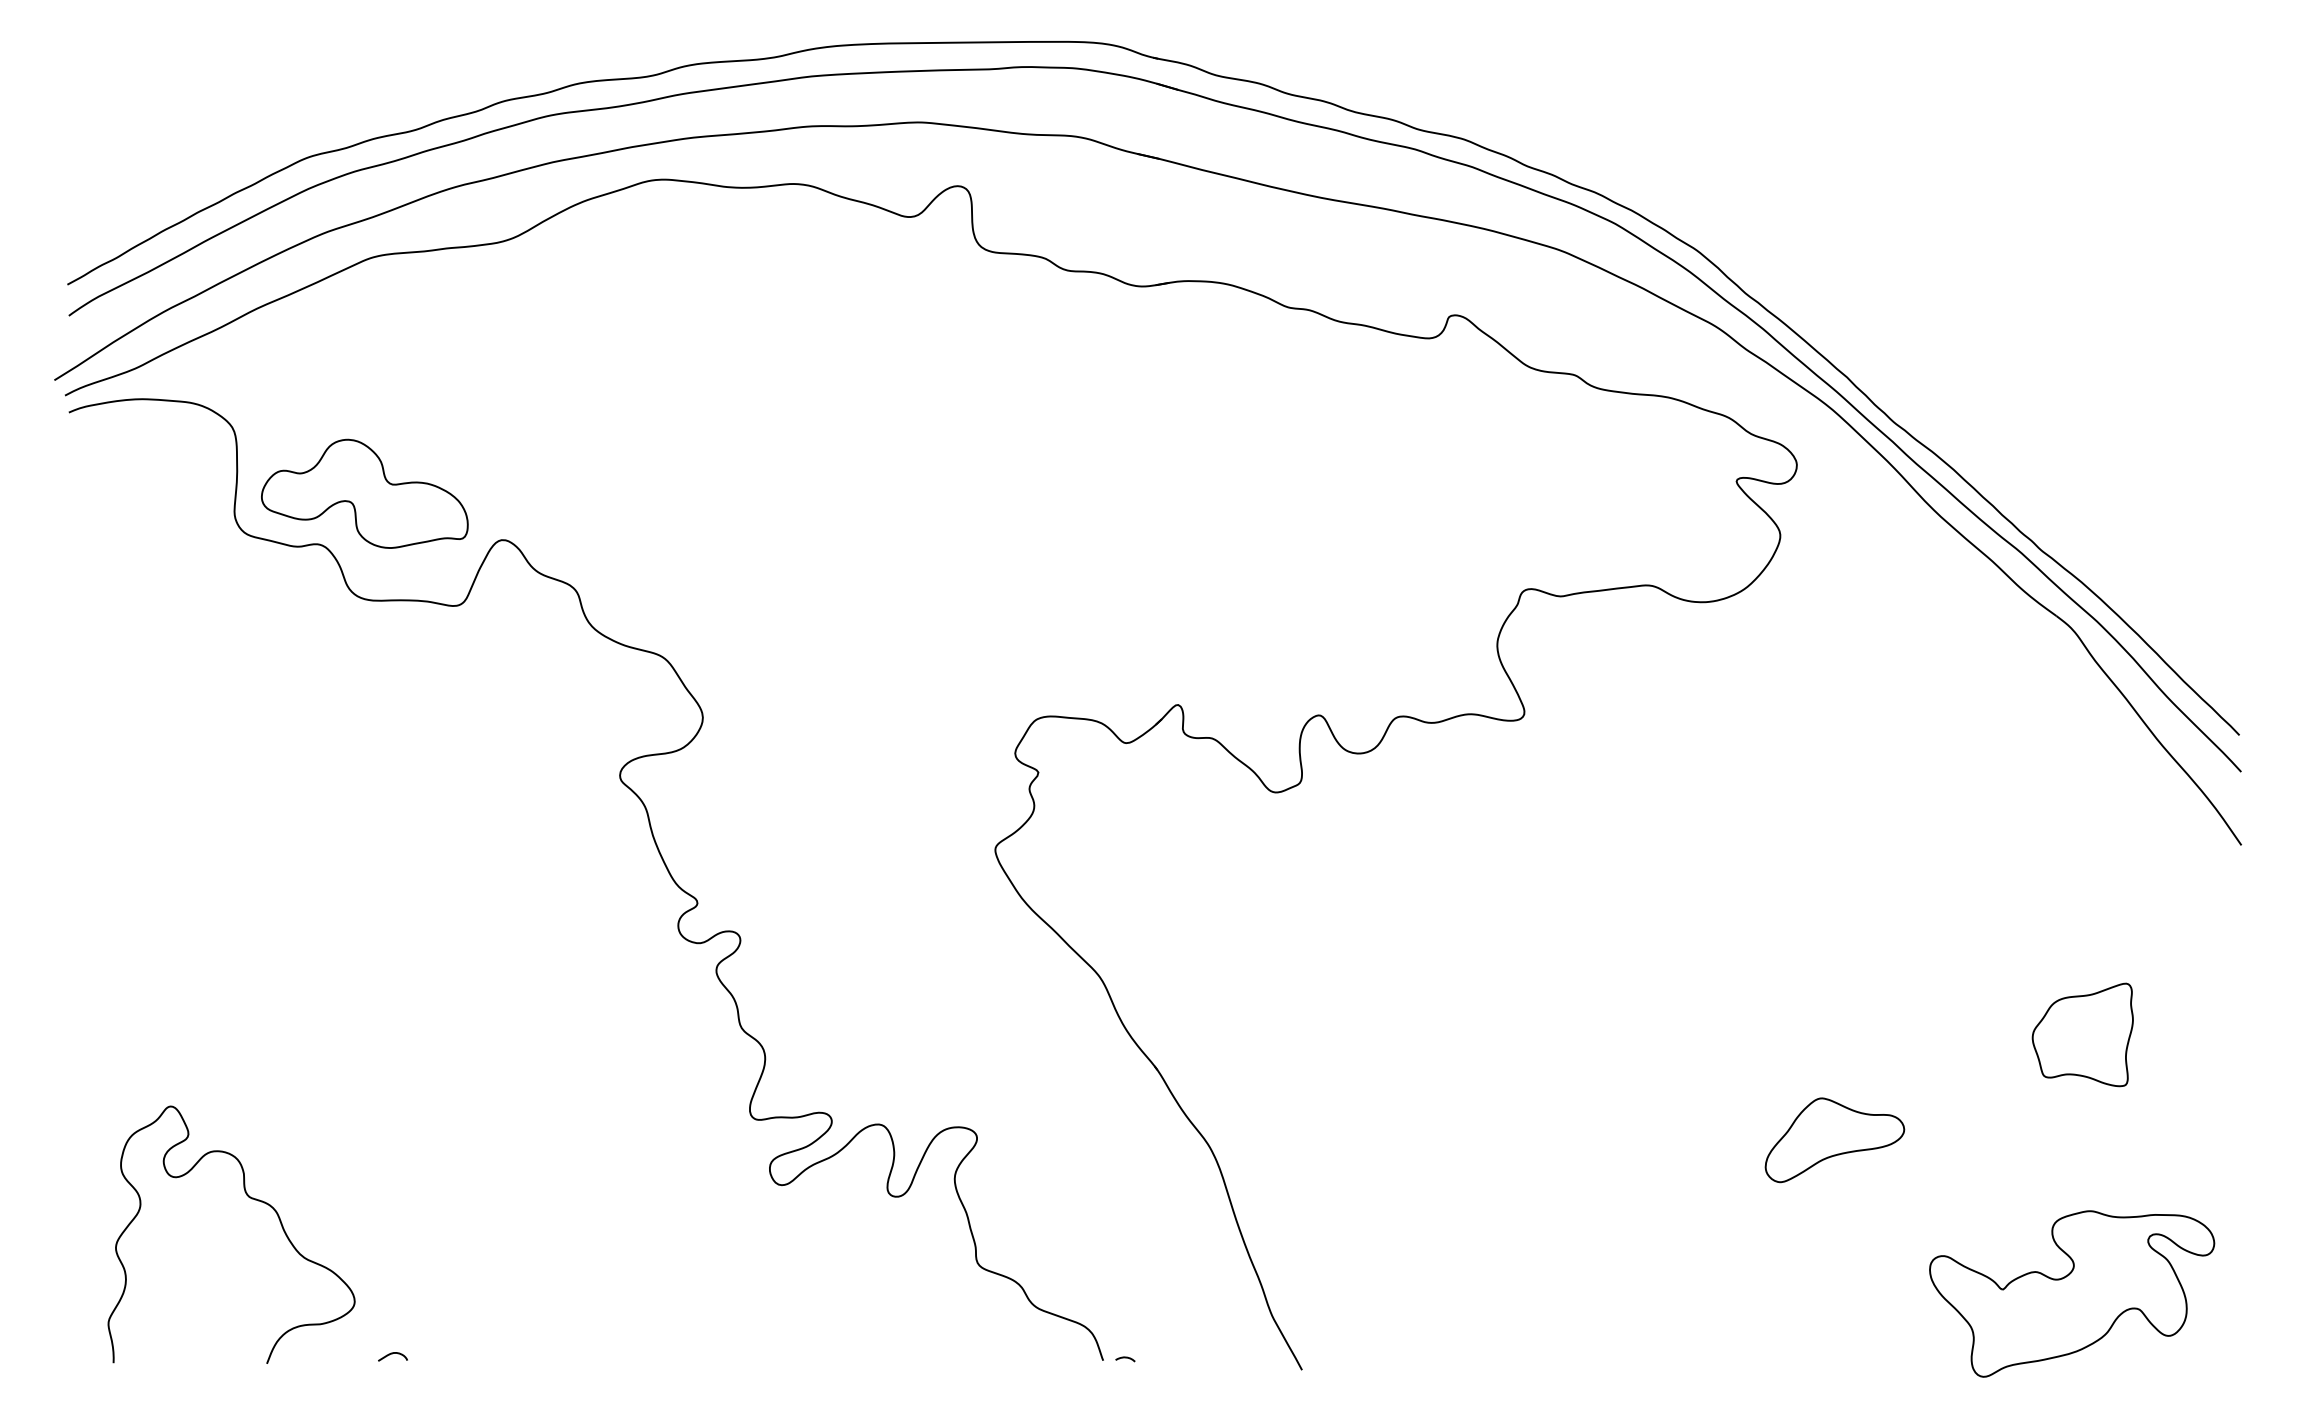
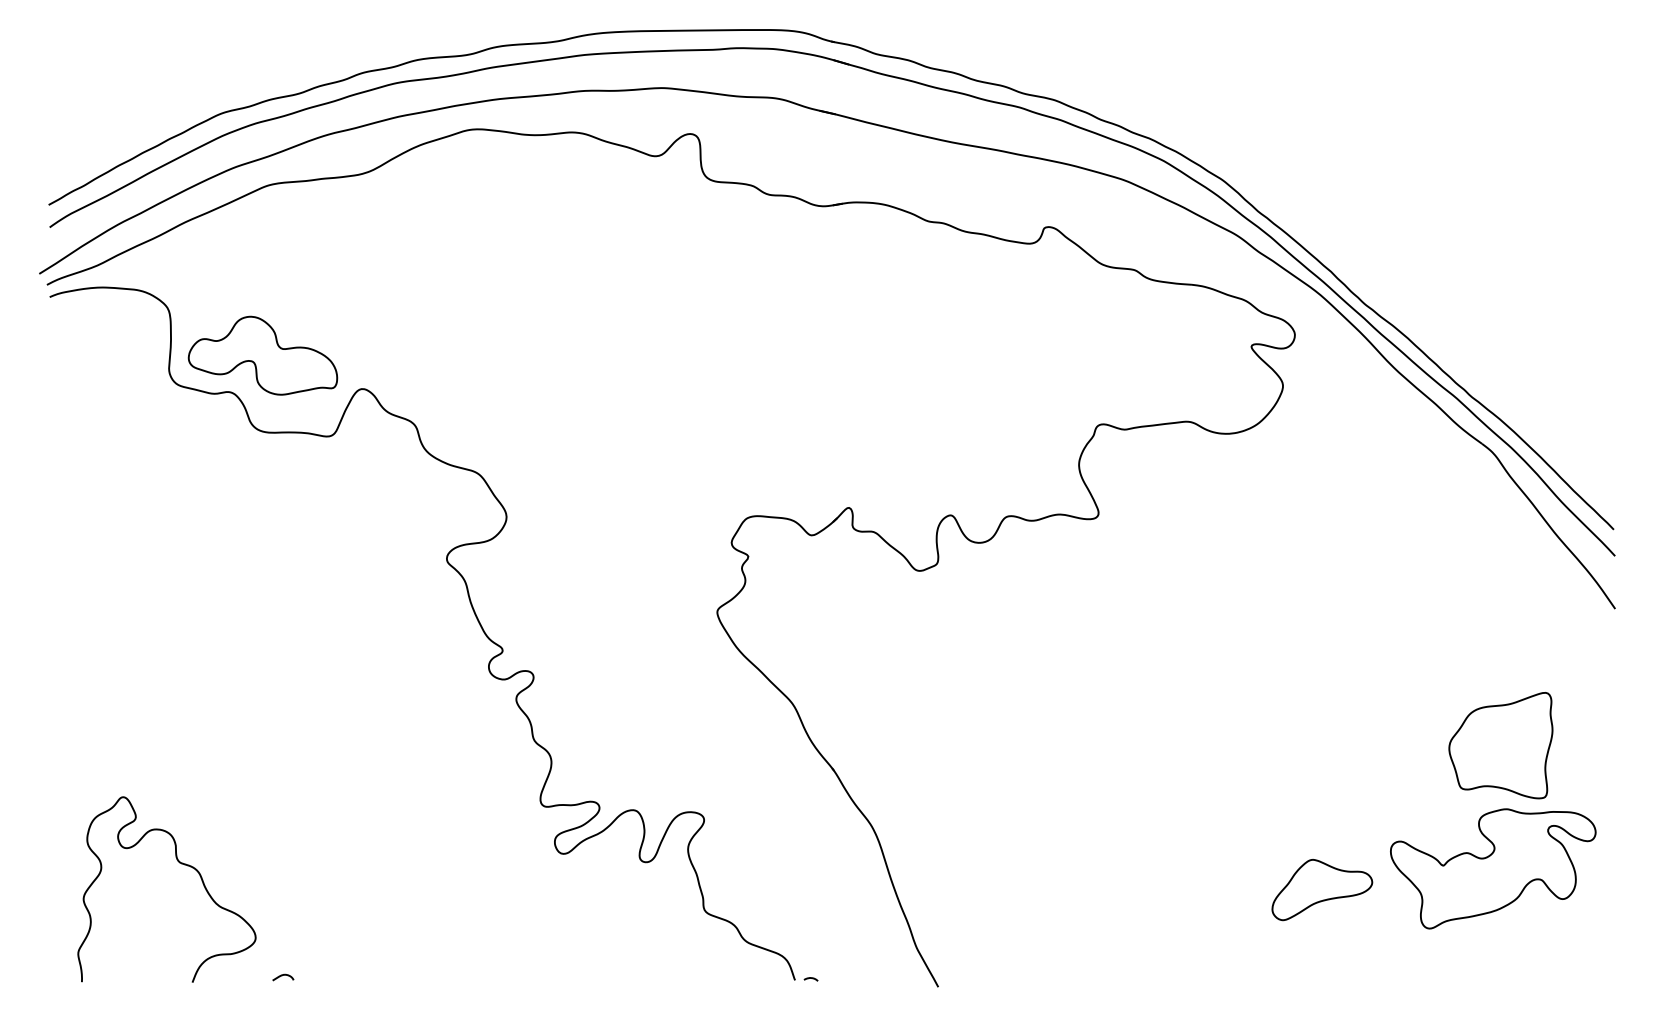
part: (2082, 1034) -> (1500, 745), size x1.43
part: (1834, 1140) -> (1322, 890), moved
part: (2072, 1293) -> (1493, 868), moved

